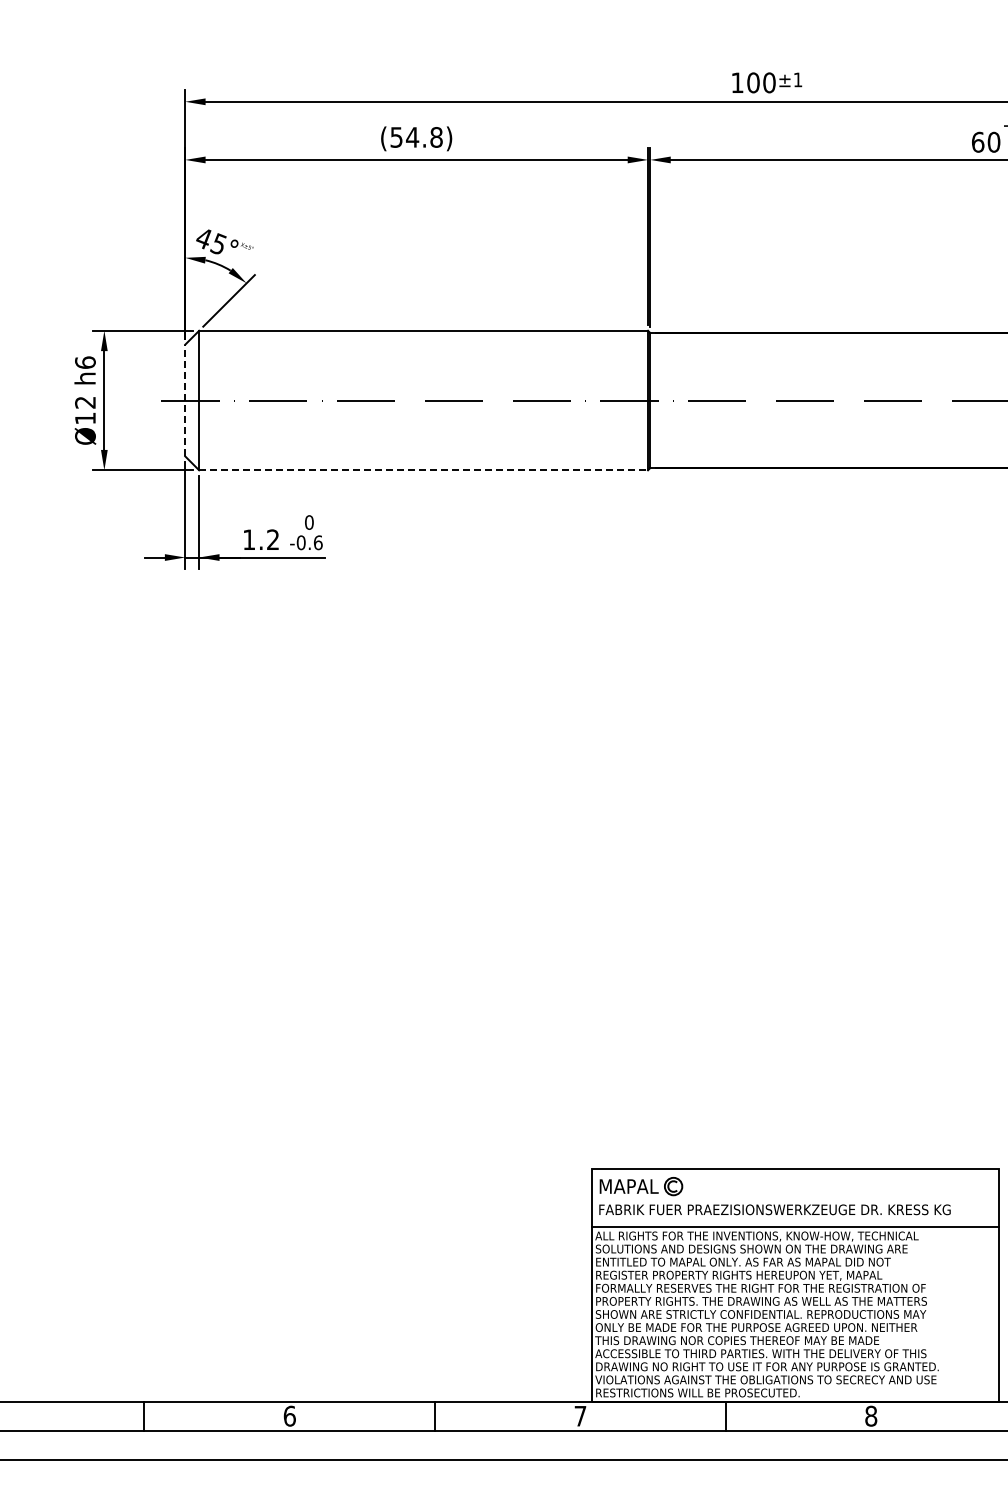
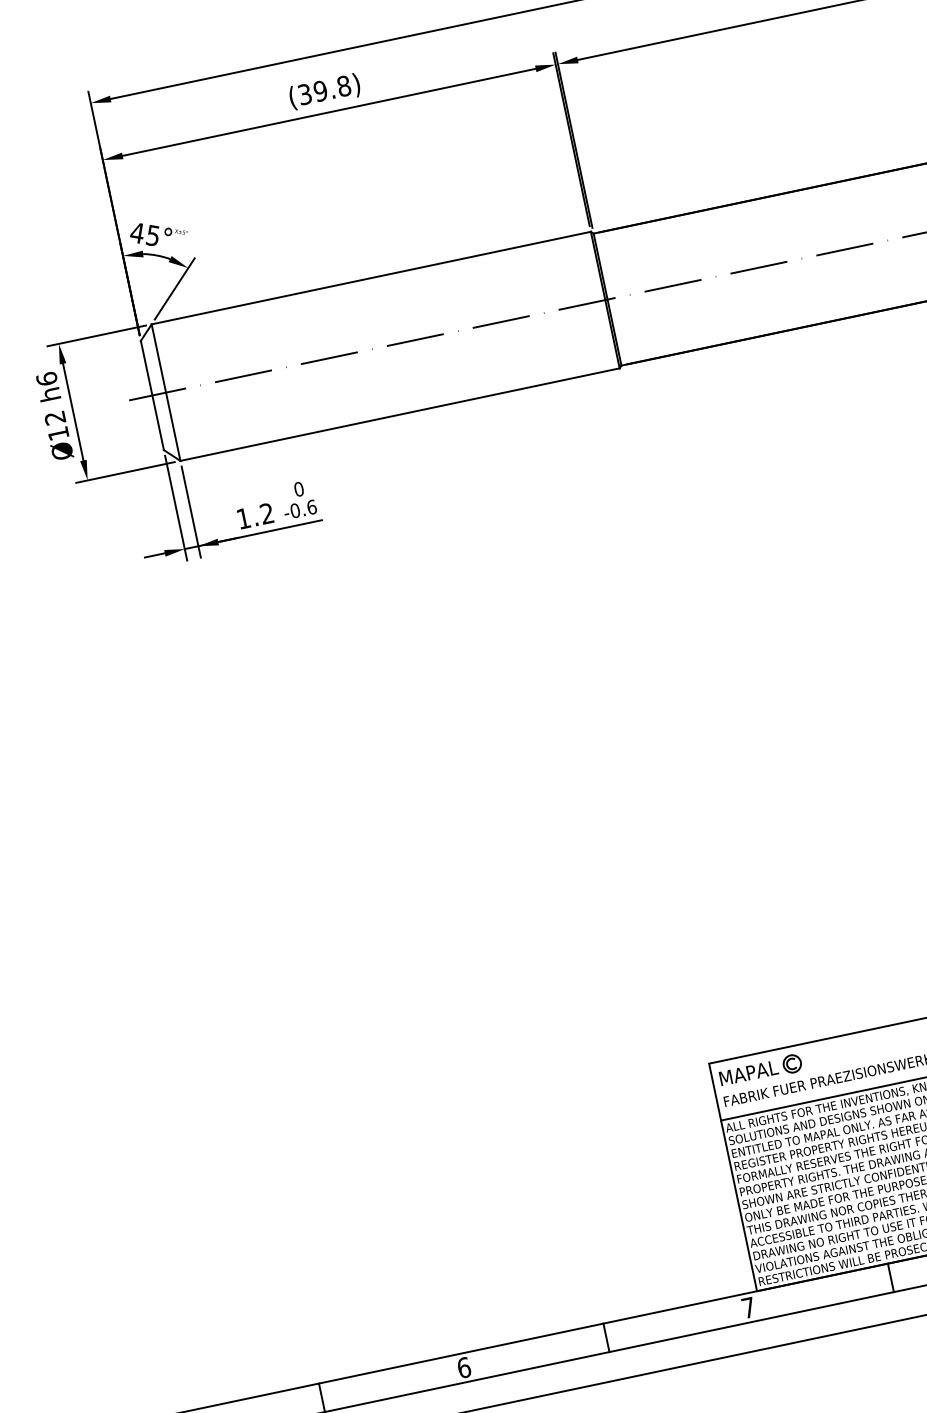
text: (405, 137) -> (313, 92), (54.8) -> (39.8)
line: (185, 400) -> (152, 395), dashed -> solid
line: (424, 470) -> (400, 414), dashed -> solid

